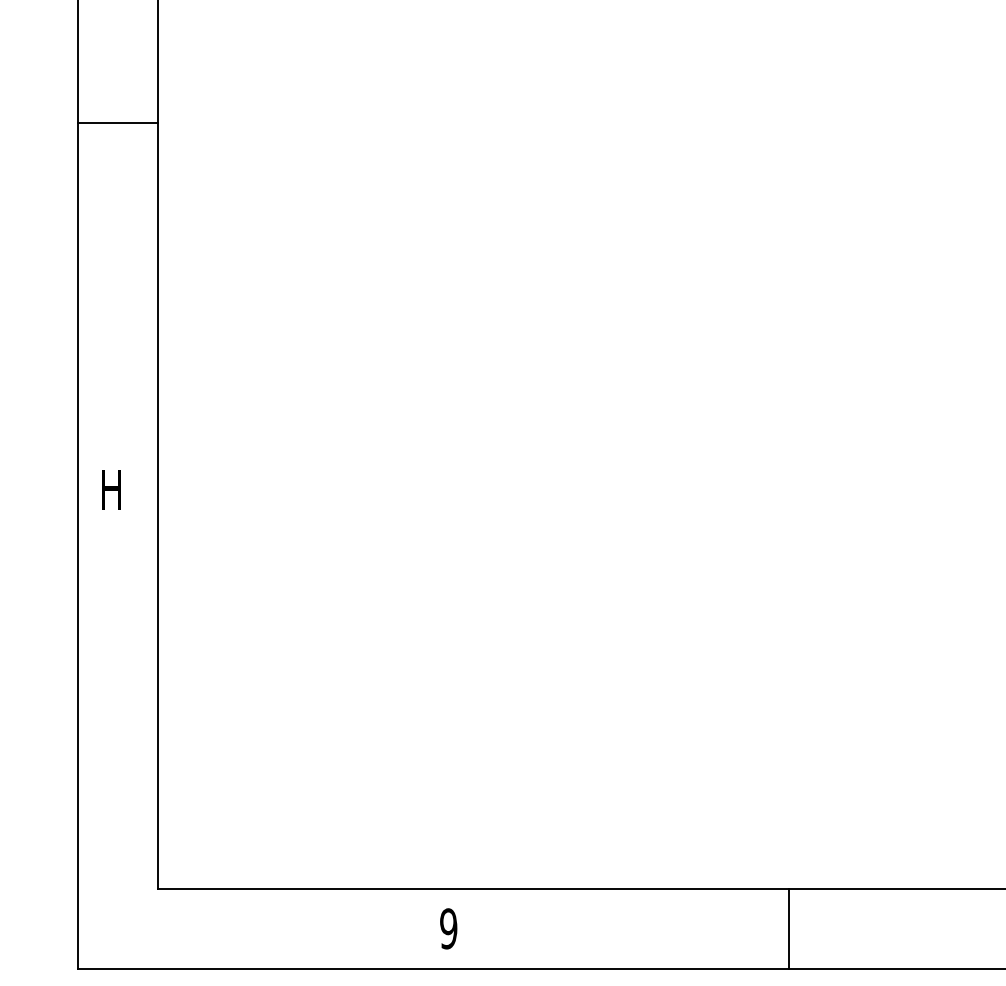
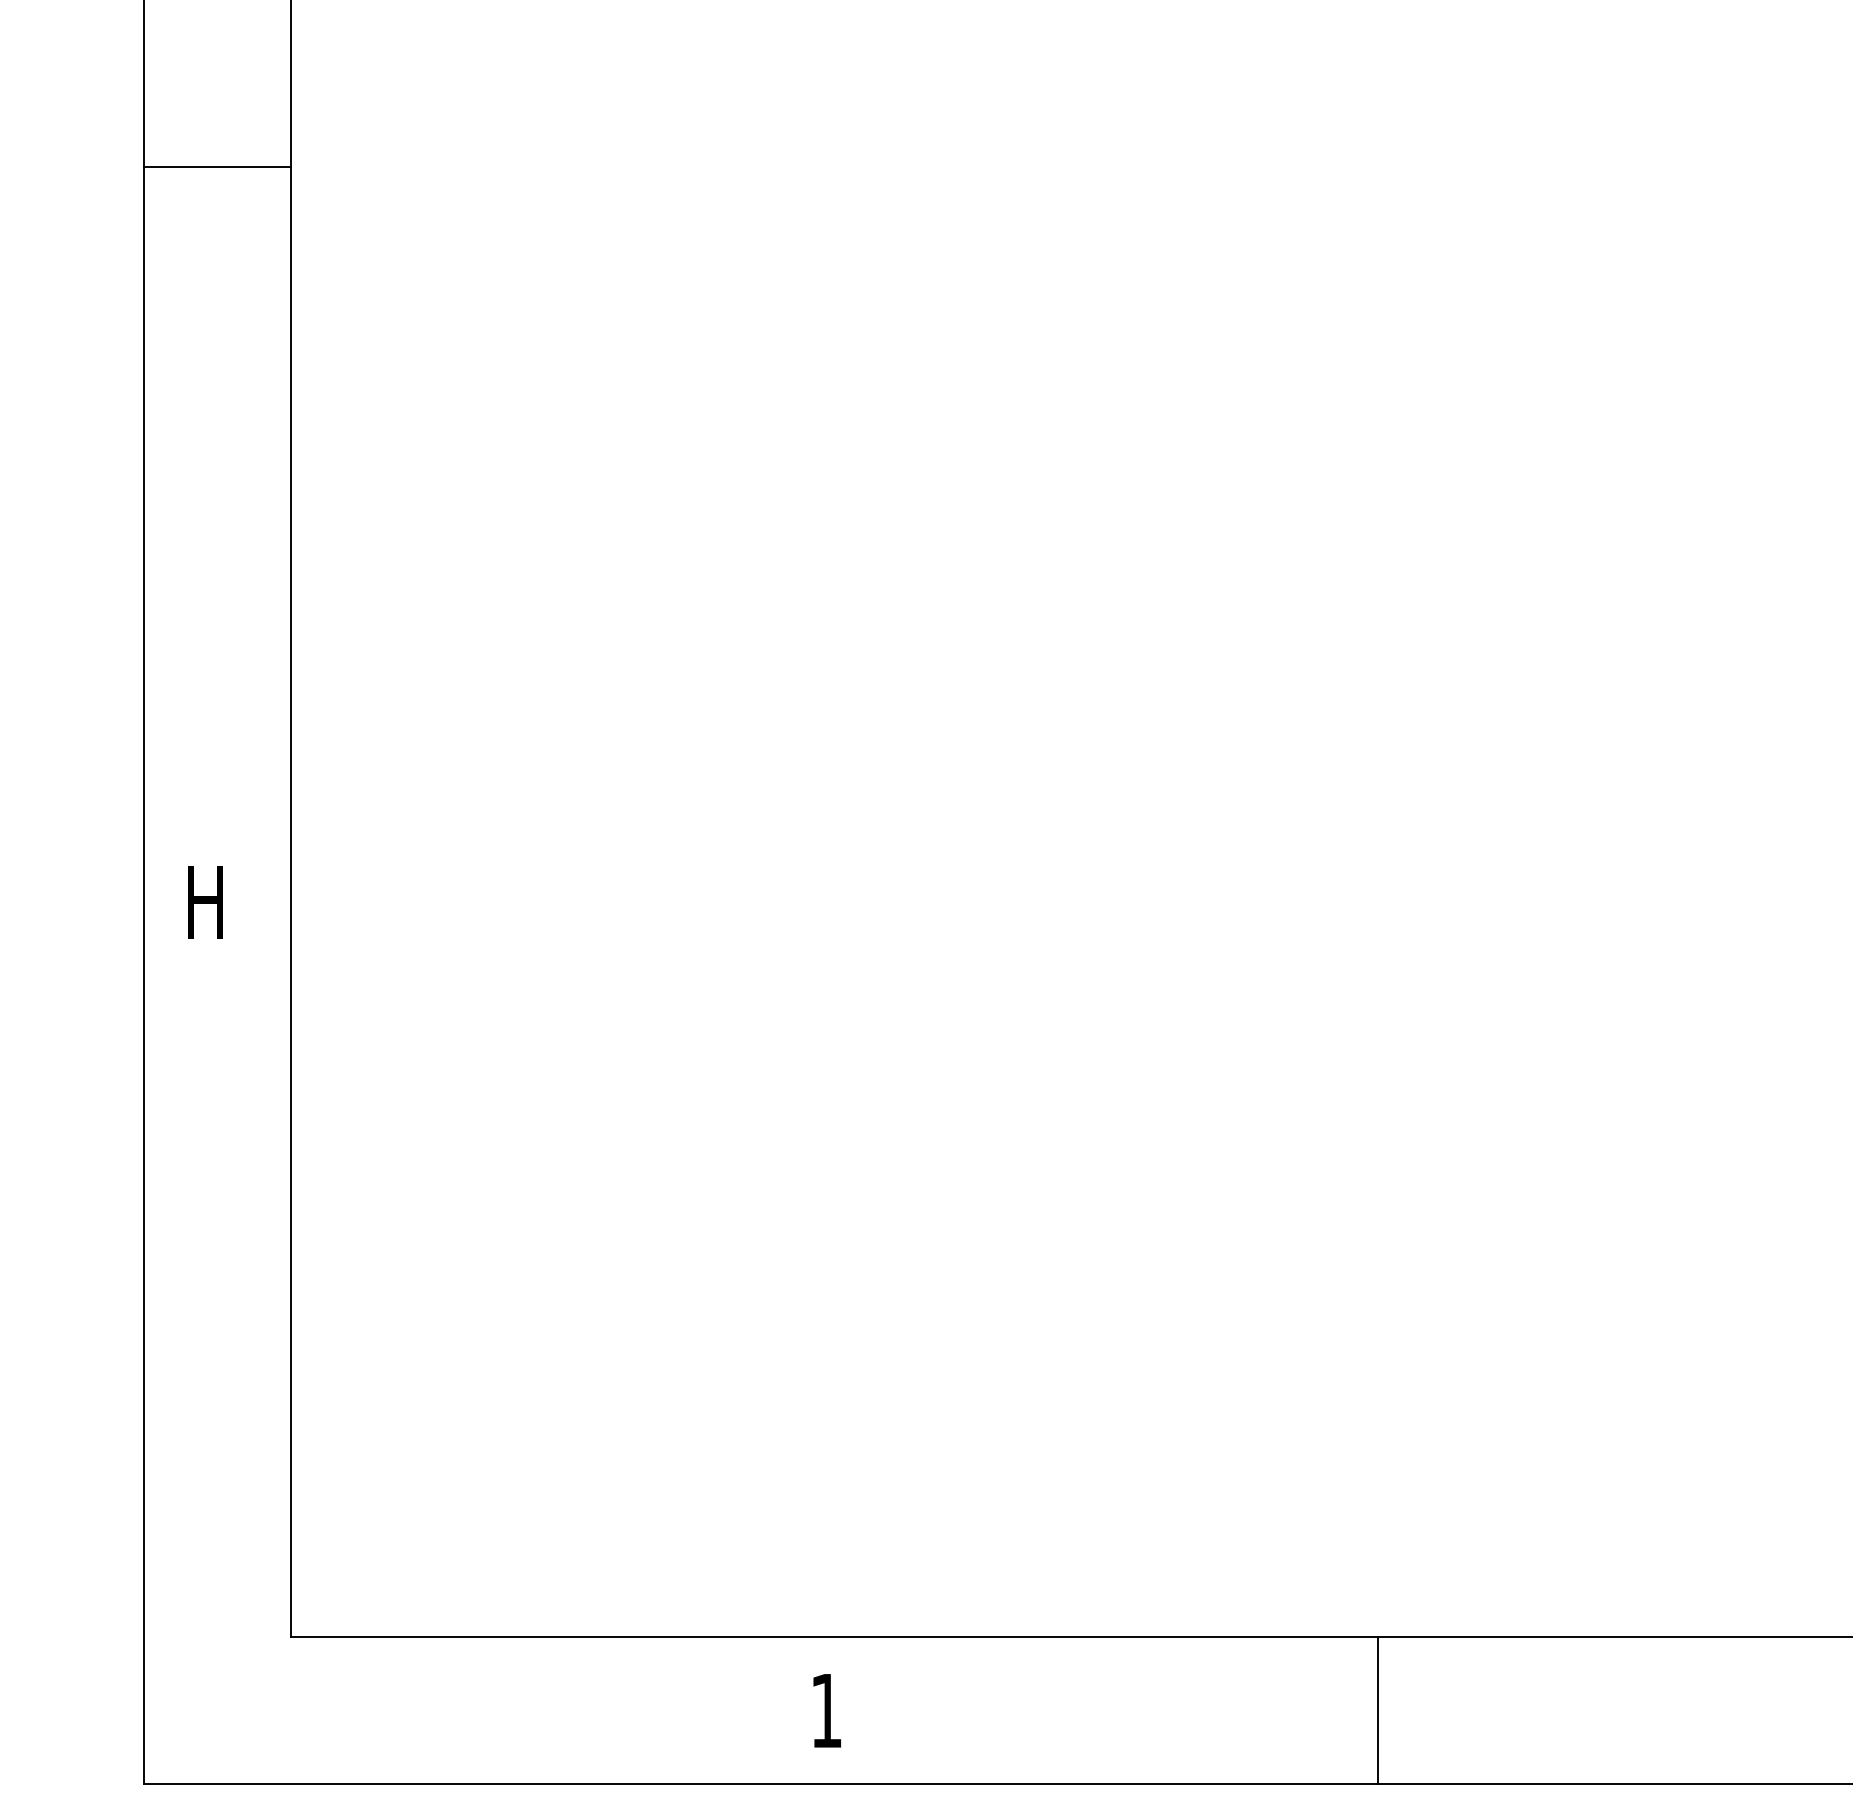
line: (117, 122) -> (216, 166), moved
text: (448, 928) -> (826, 1710), 9 -> 1
line: (789, 928) -> (1378, 1710), moved

